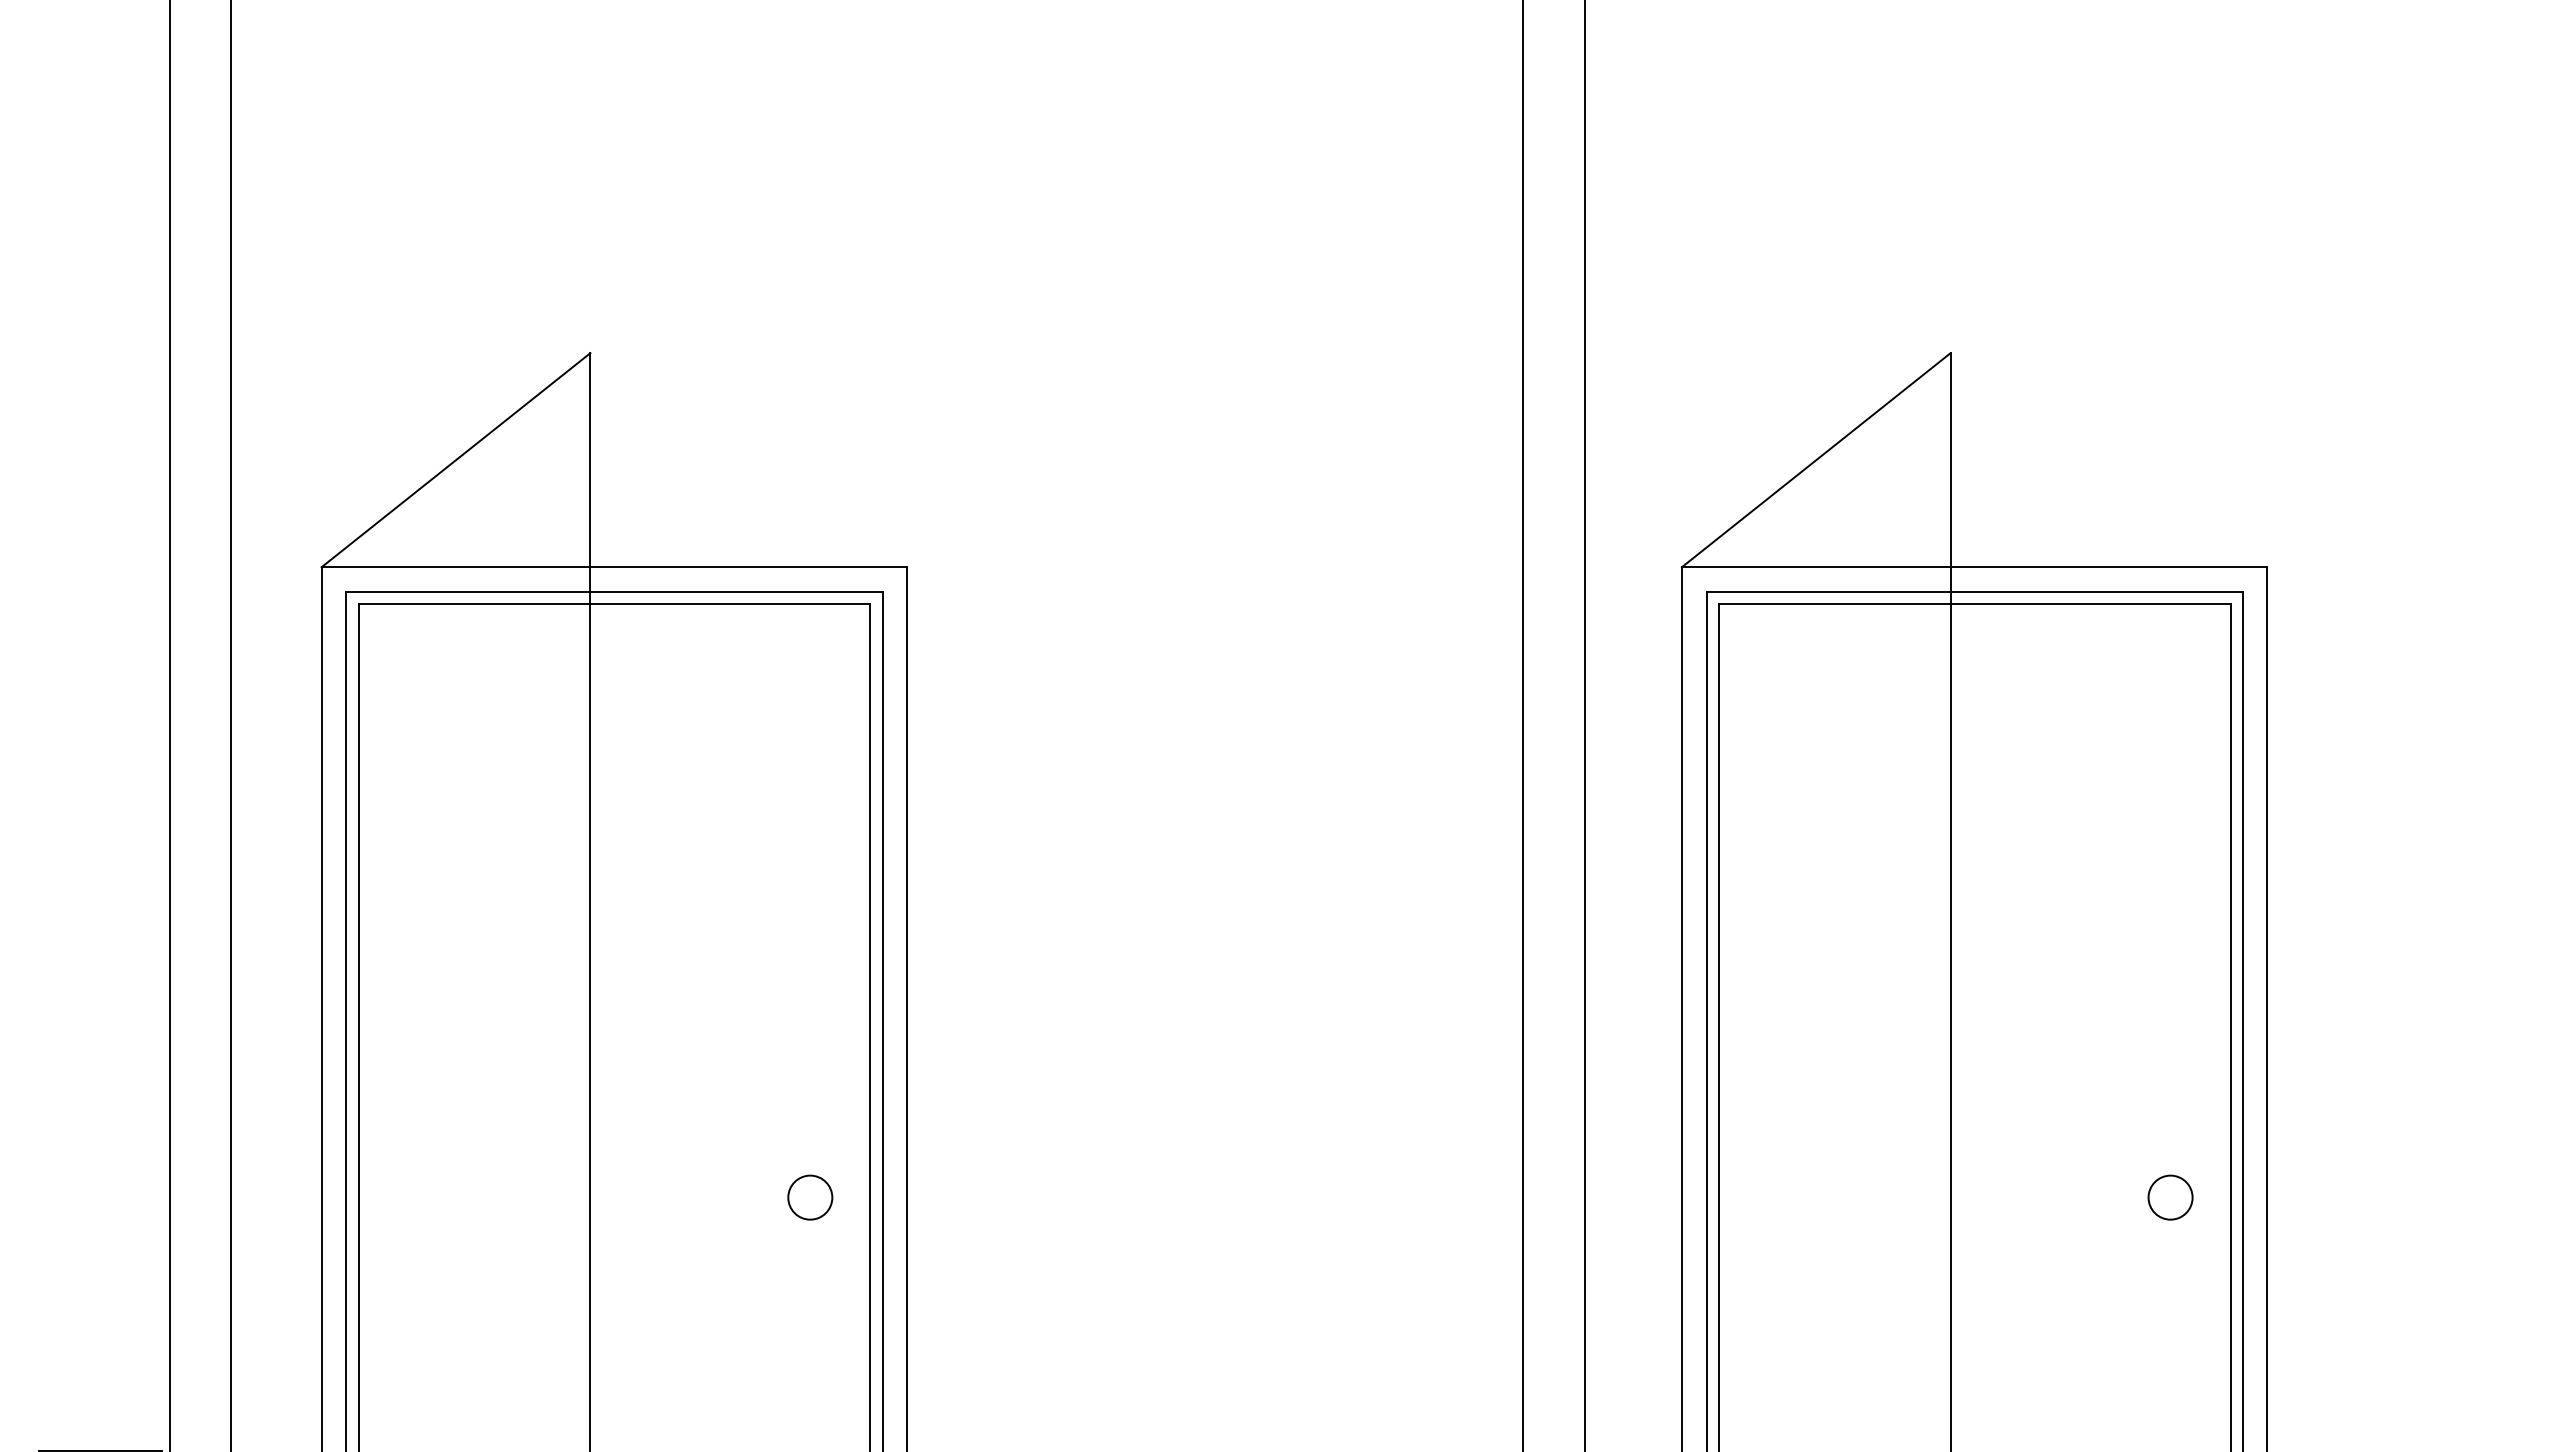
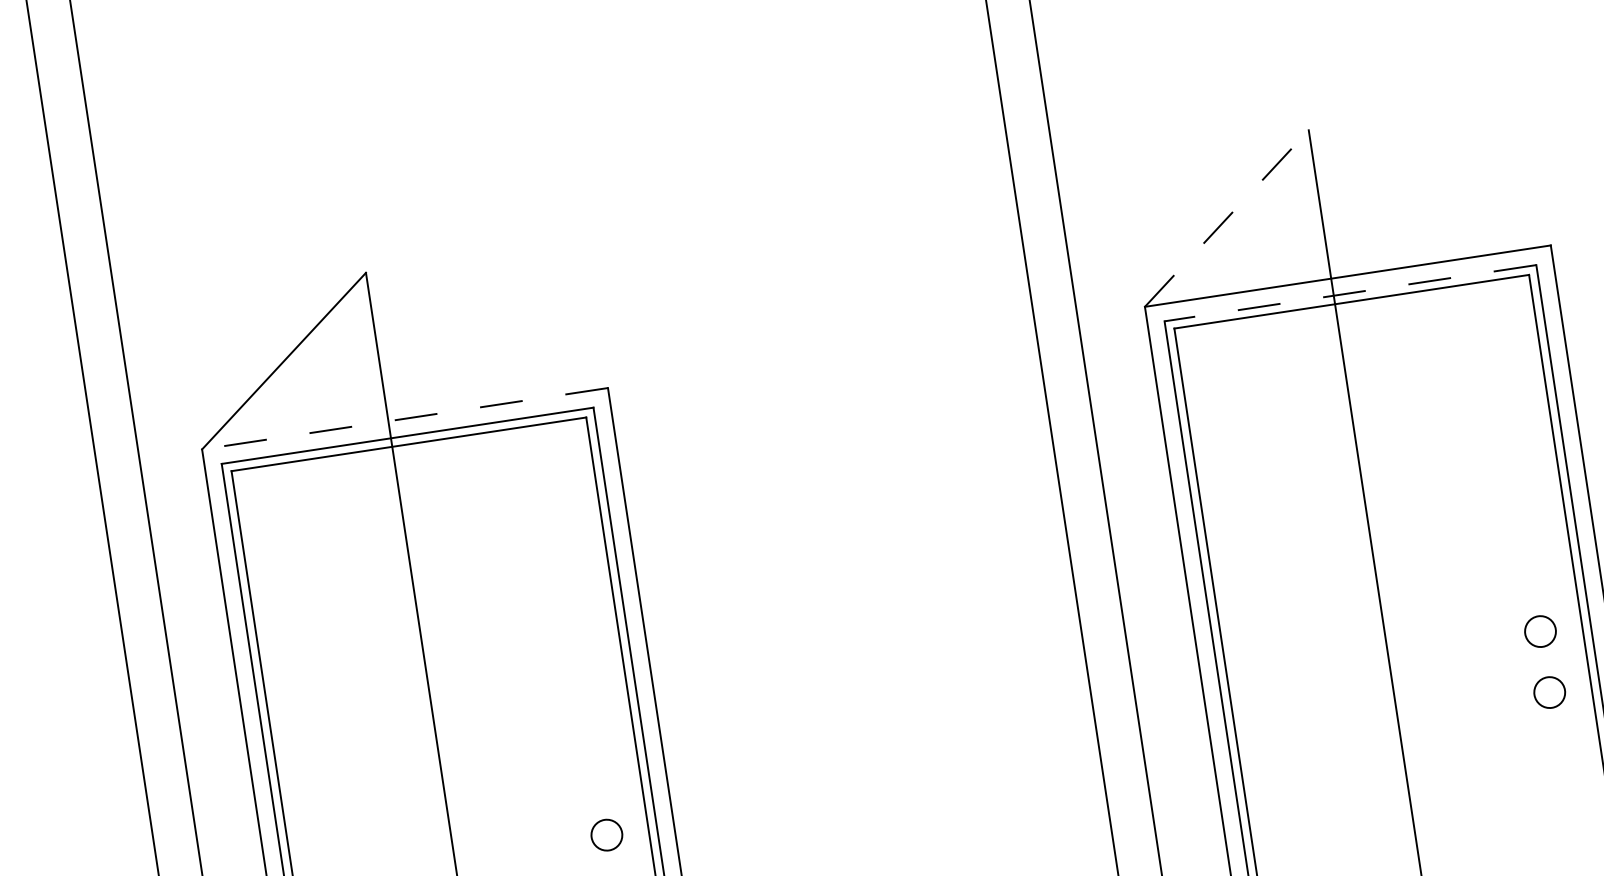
line: (1816, 460) -> (1227, 218), solid -> dashed
line: (614, 567) -> (405, 418), solid -> dashed
line: (1974, 591) -> (1350, 293), solid -> dashed
circle: (2170, 1109) -> (1540, 631), added

